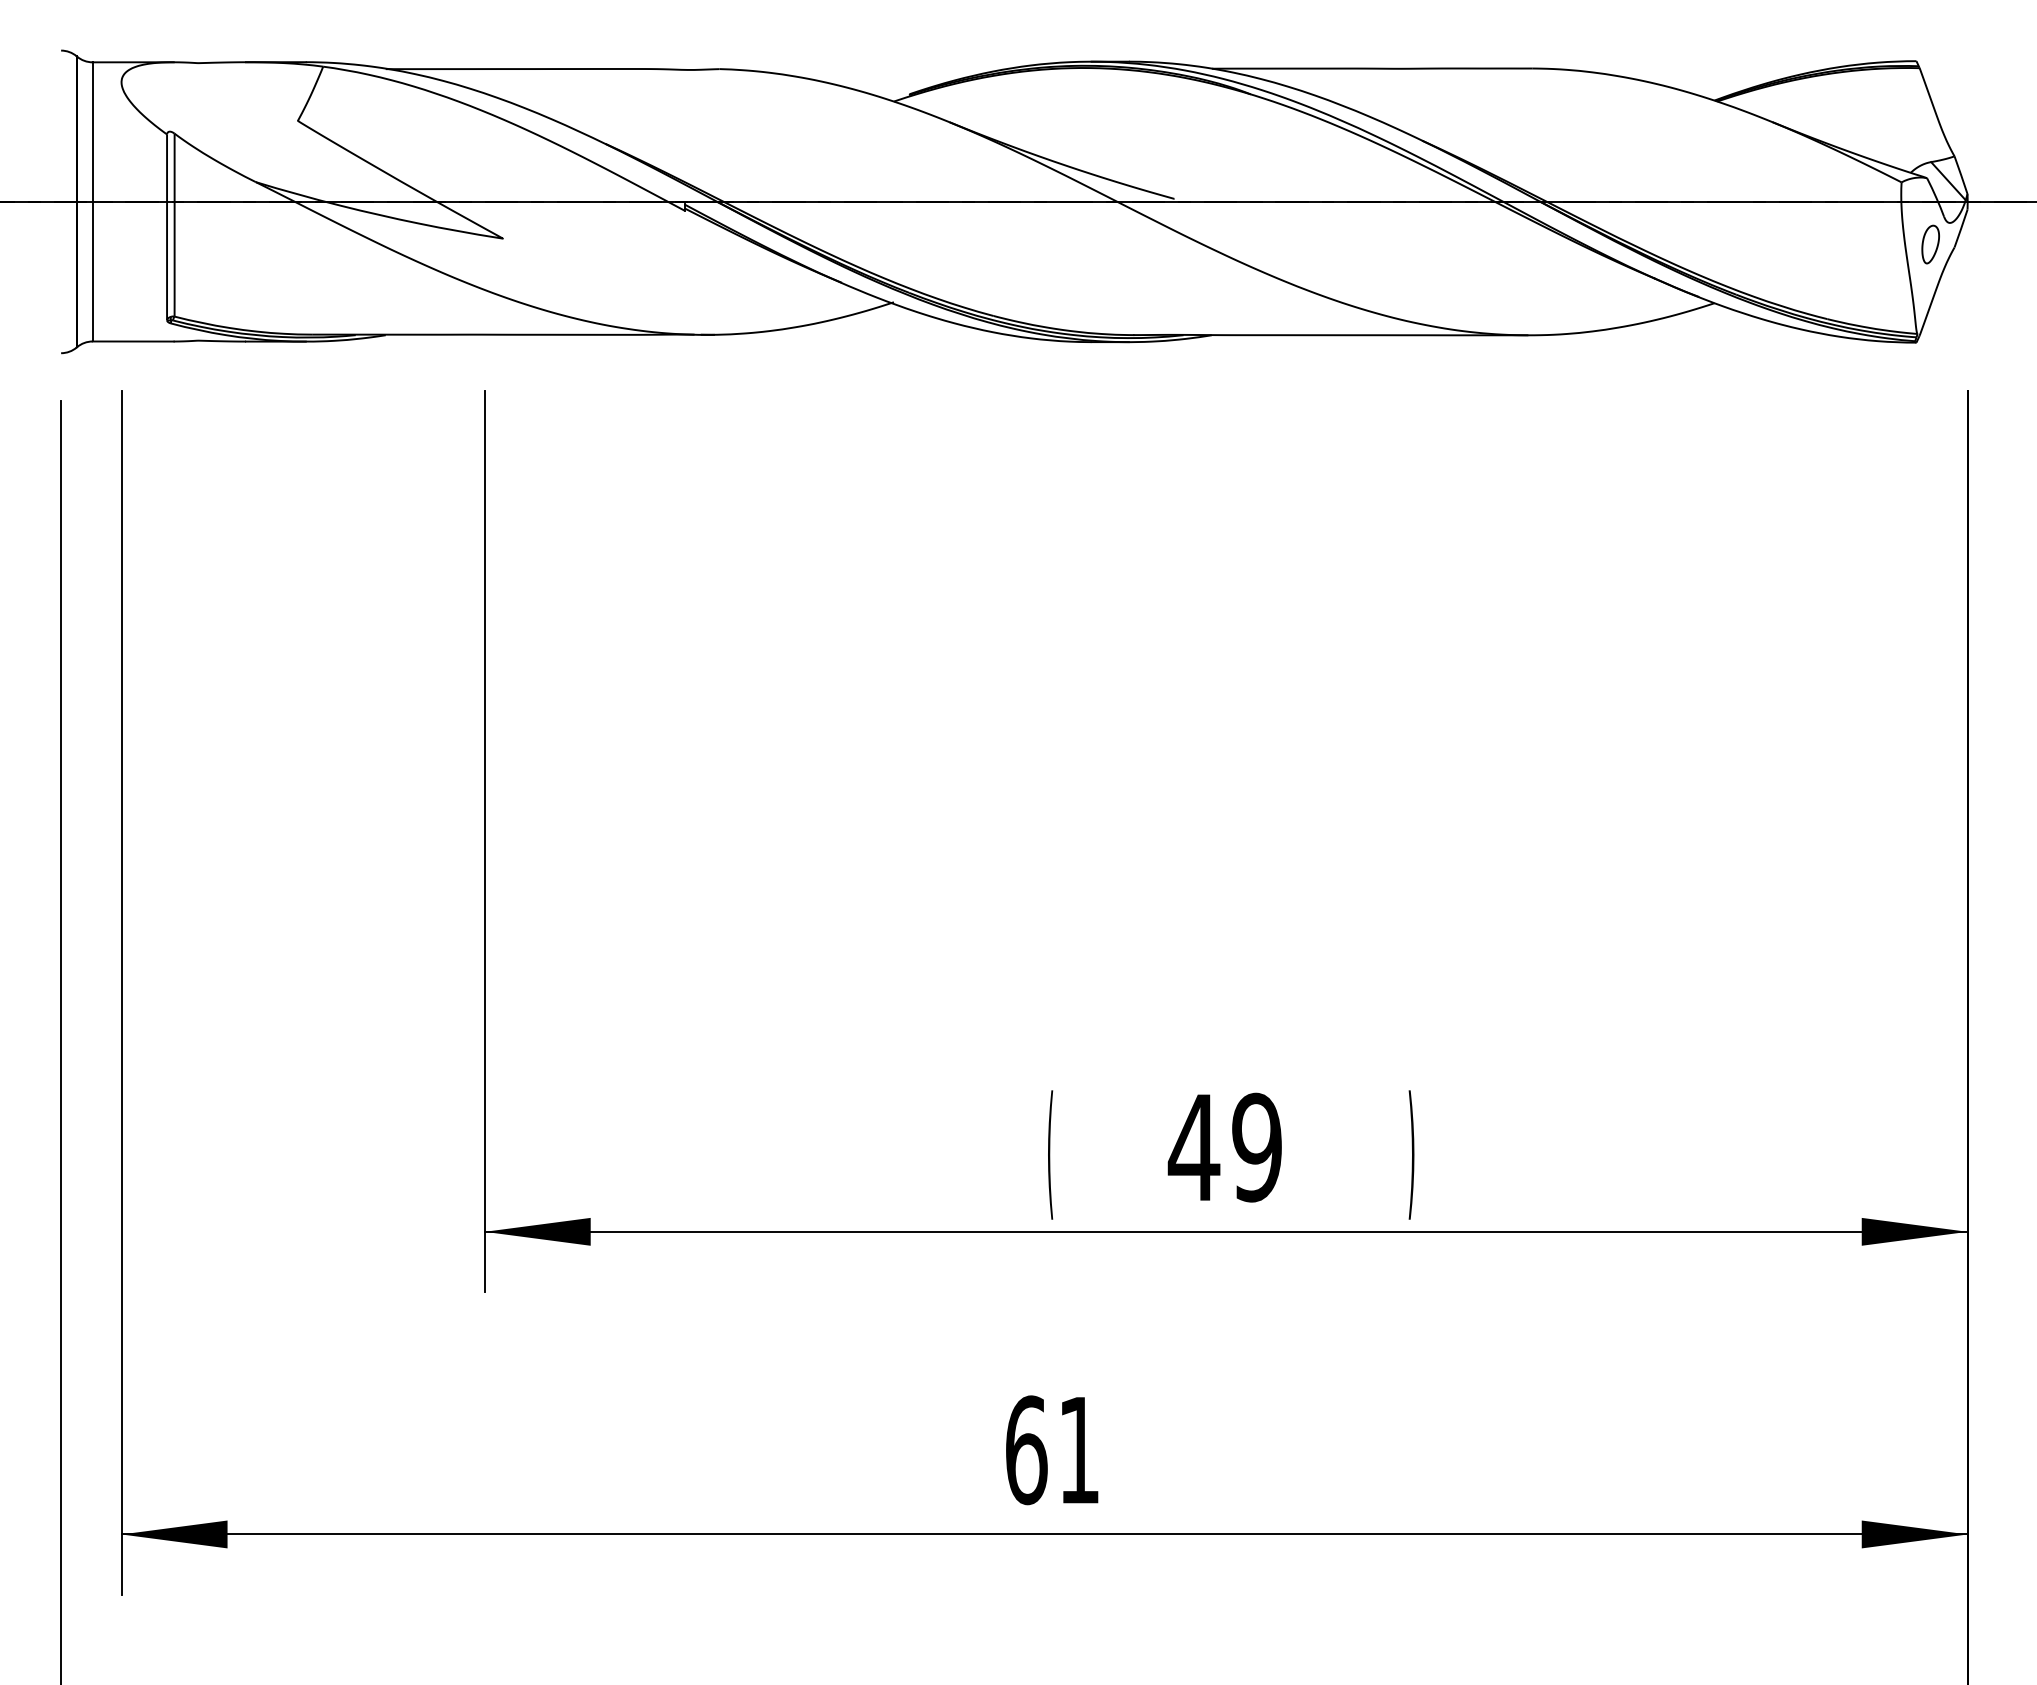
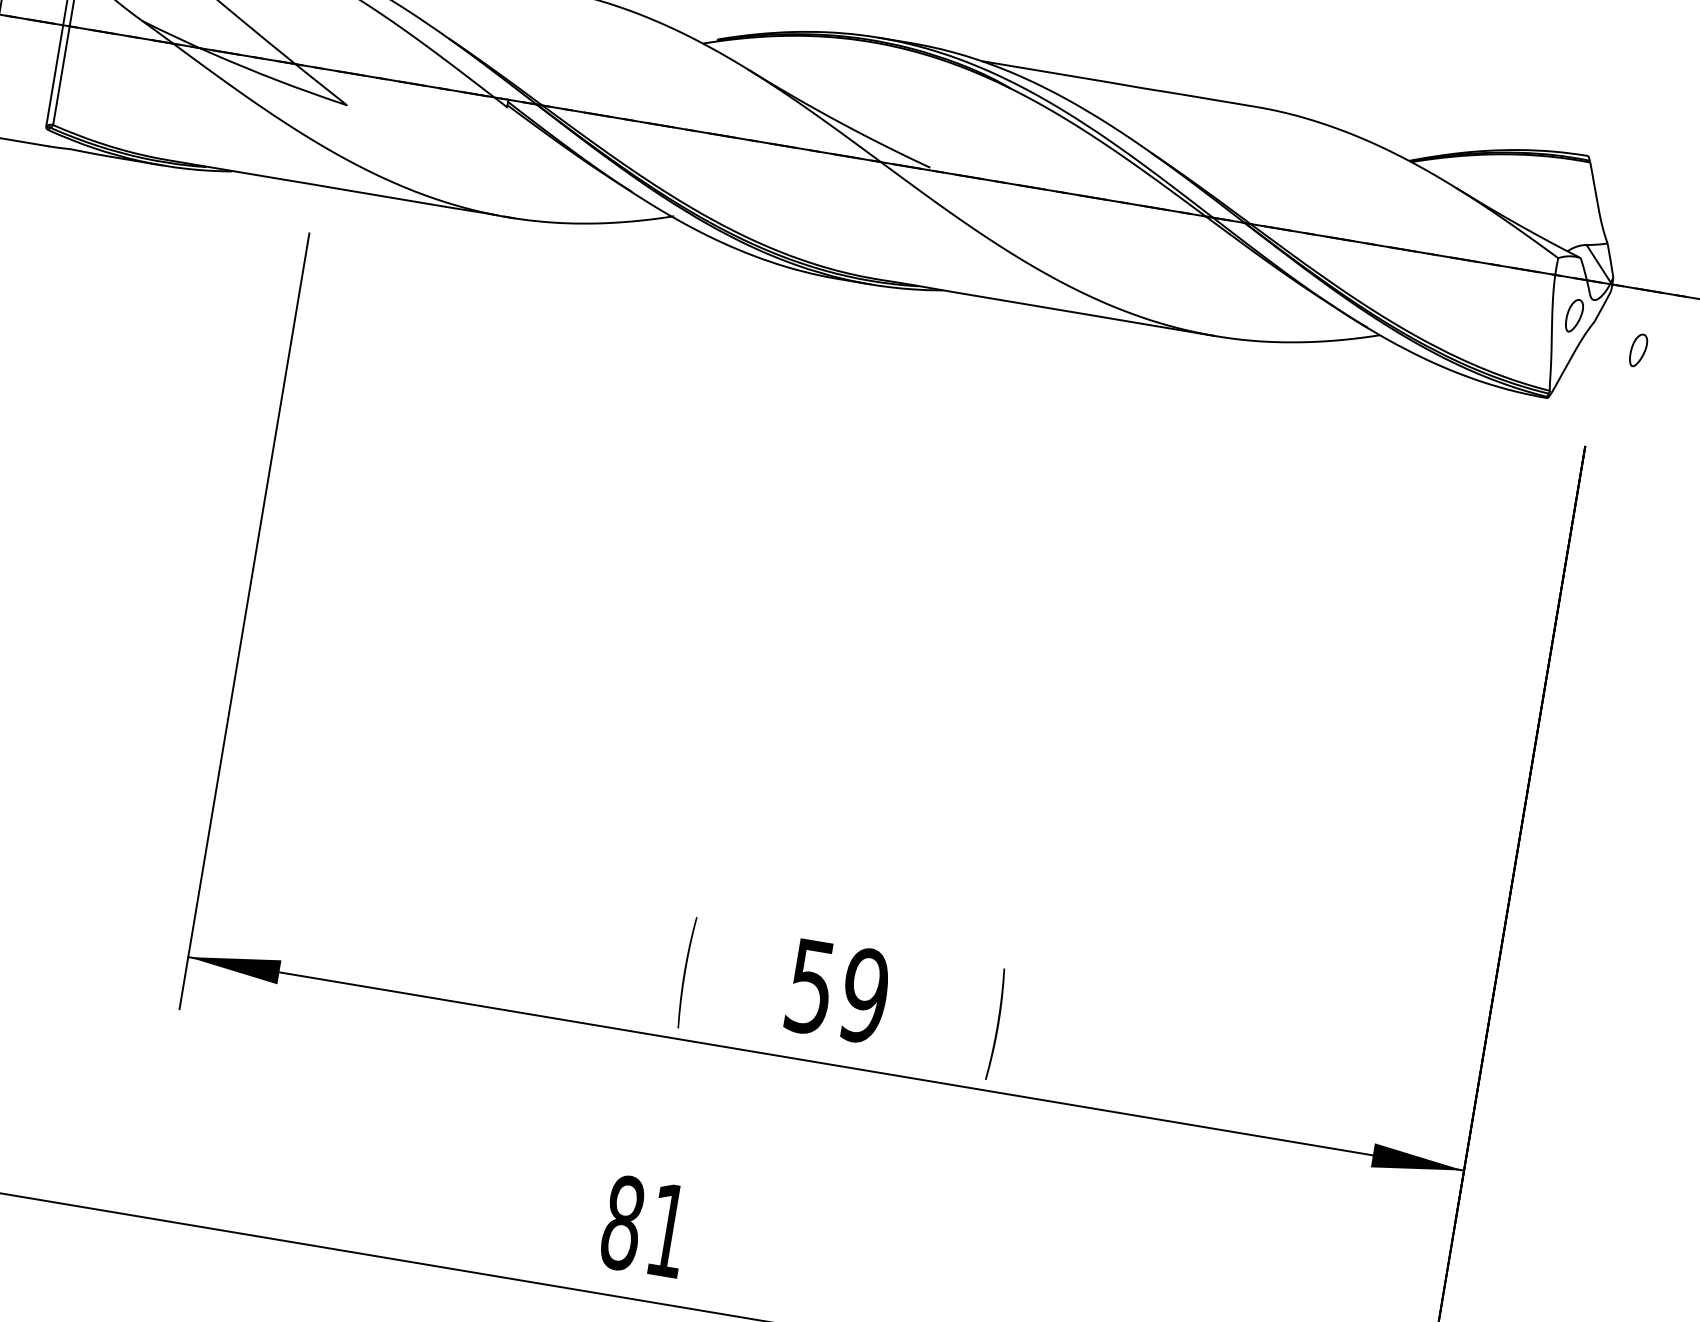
part: (2009, 271) -> (1638, 350), added
text: (1193, 1148) -> (810, 987), 49 -> 59
text: (1026, 1450) -> (622, 1223), 61 -> 81

